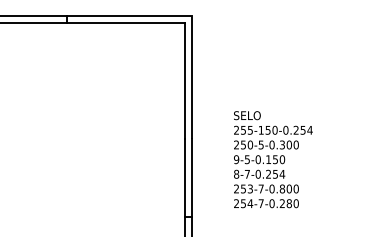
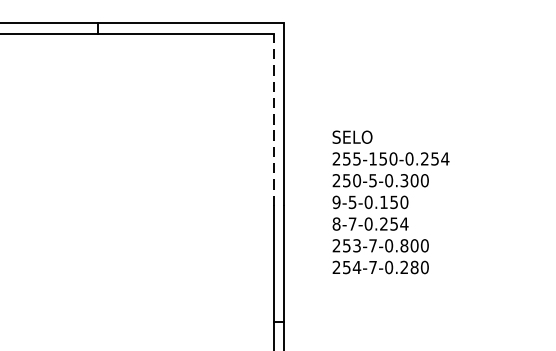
line: (185, 80) -> (274, 119), solid -> dashed
text: (273, 159) -> (391, 202), moved

